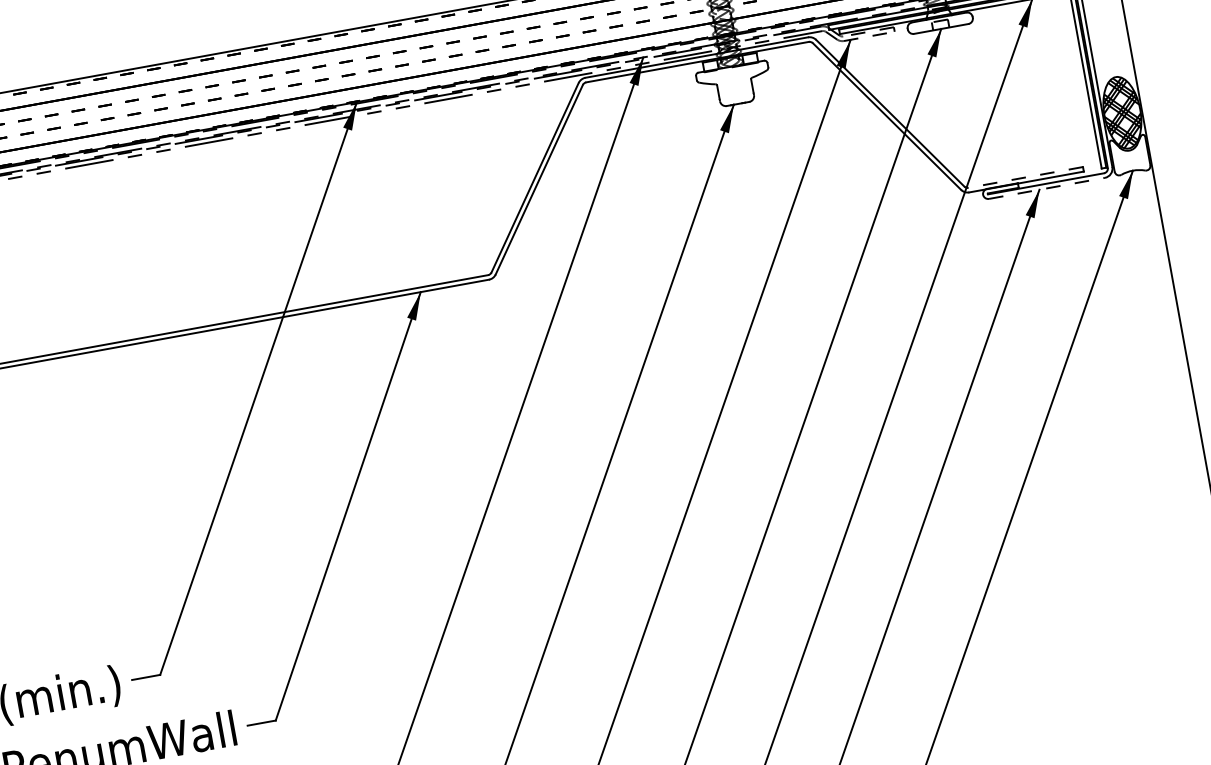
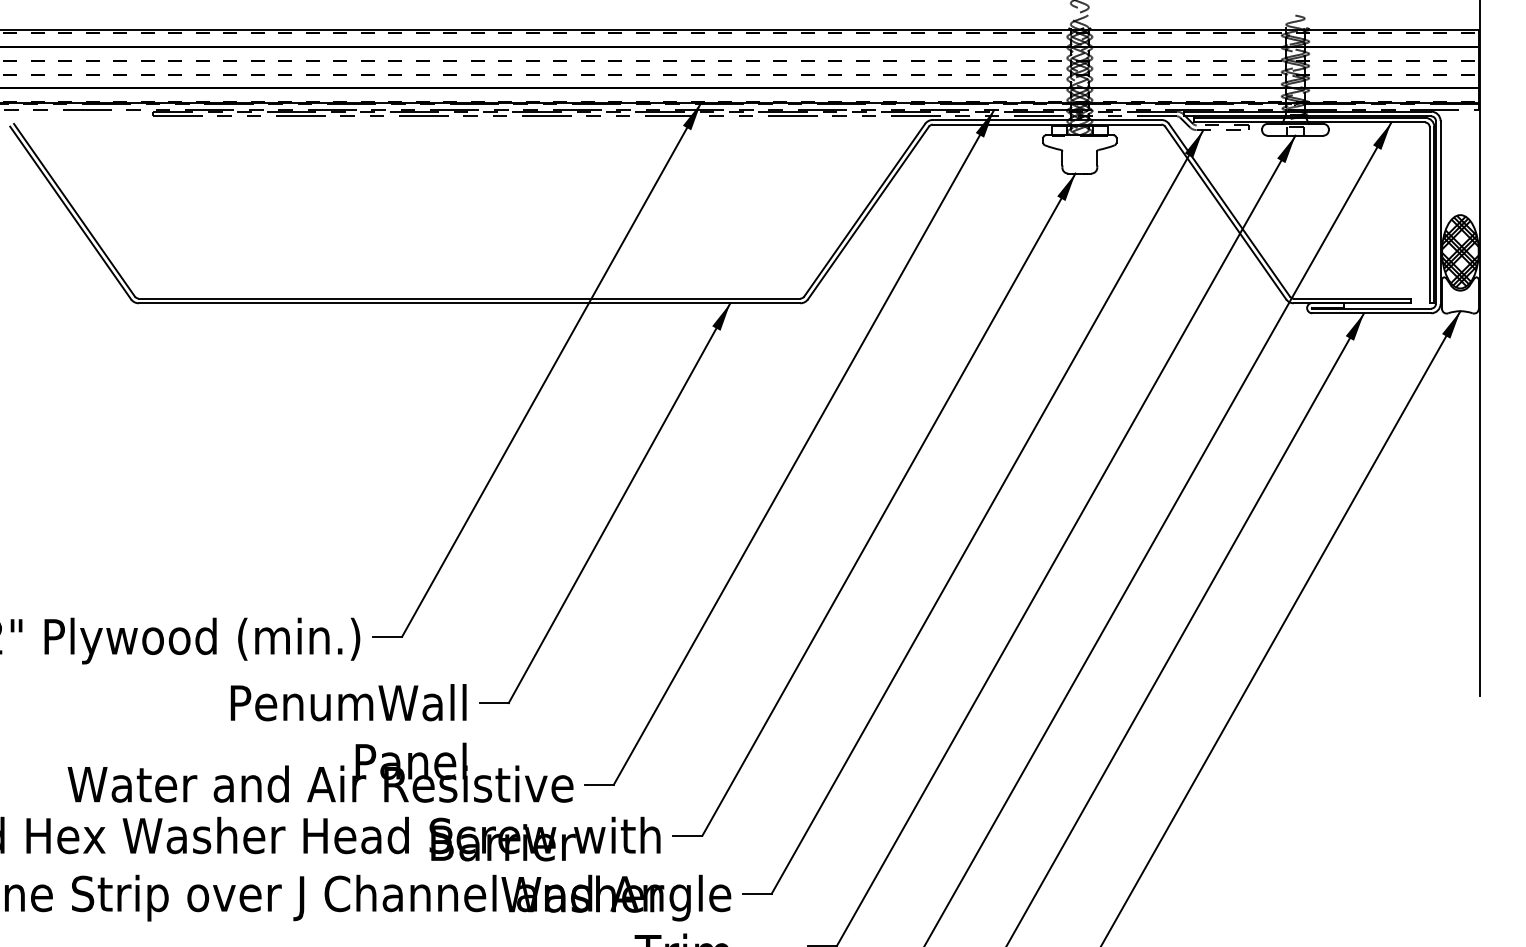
line: (1025, 177) -> (1352, 298), dashed -> solid
line: (1047, 188) -> (1372, 313), dashed -> solid

